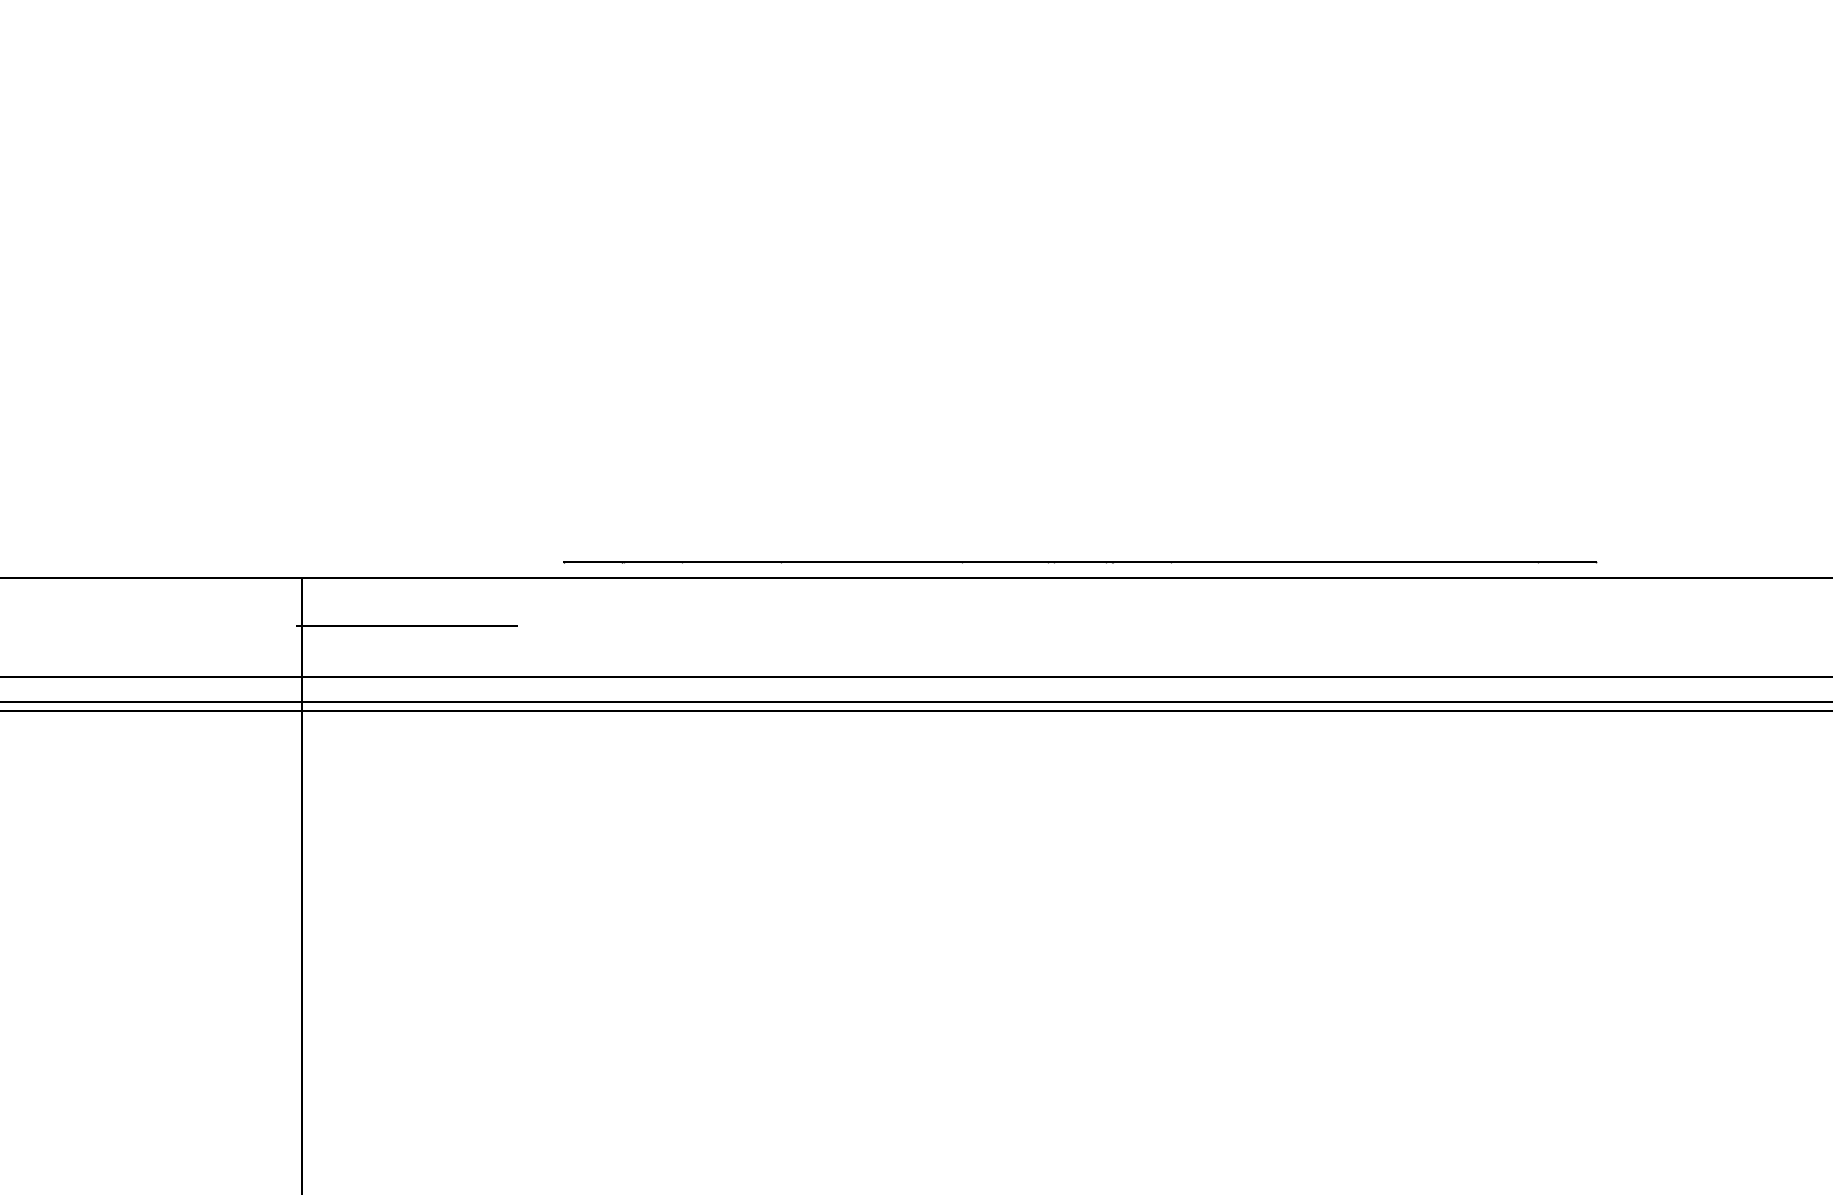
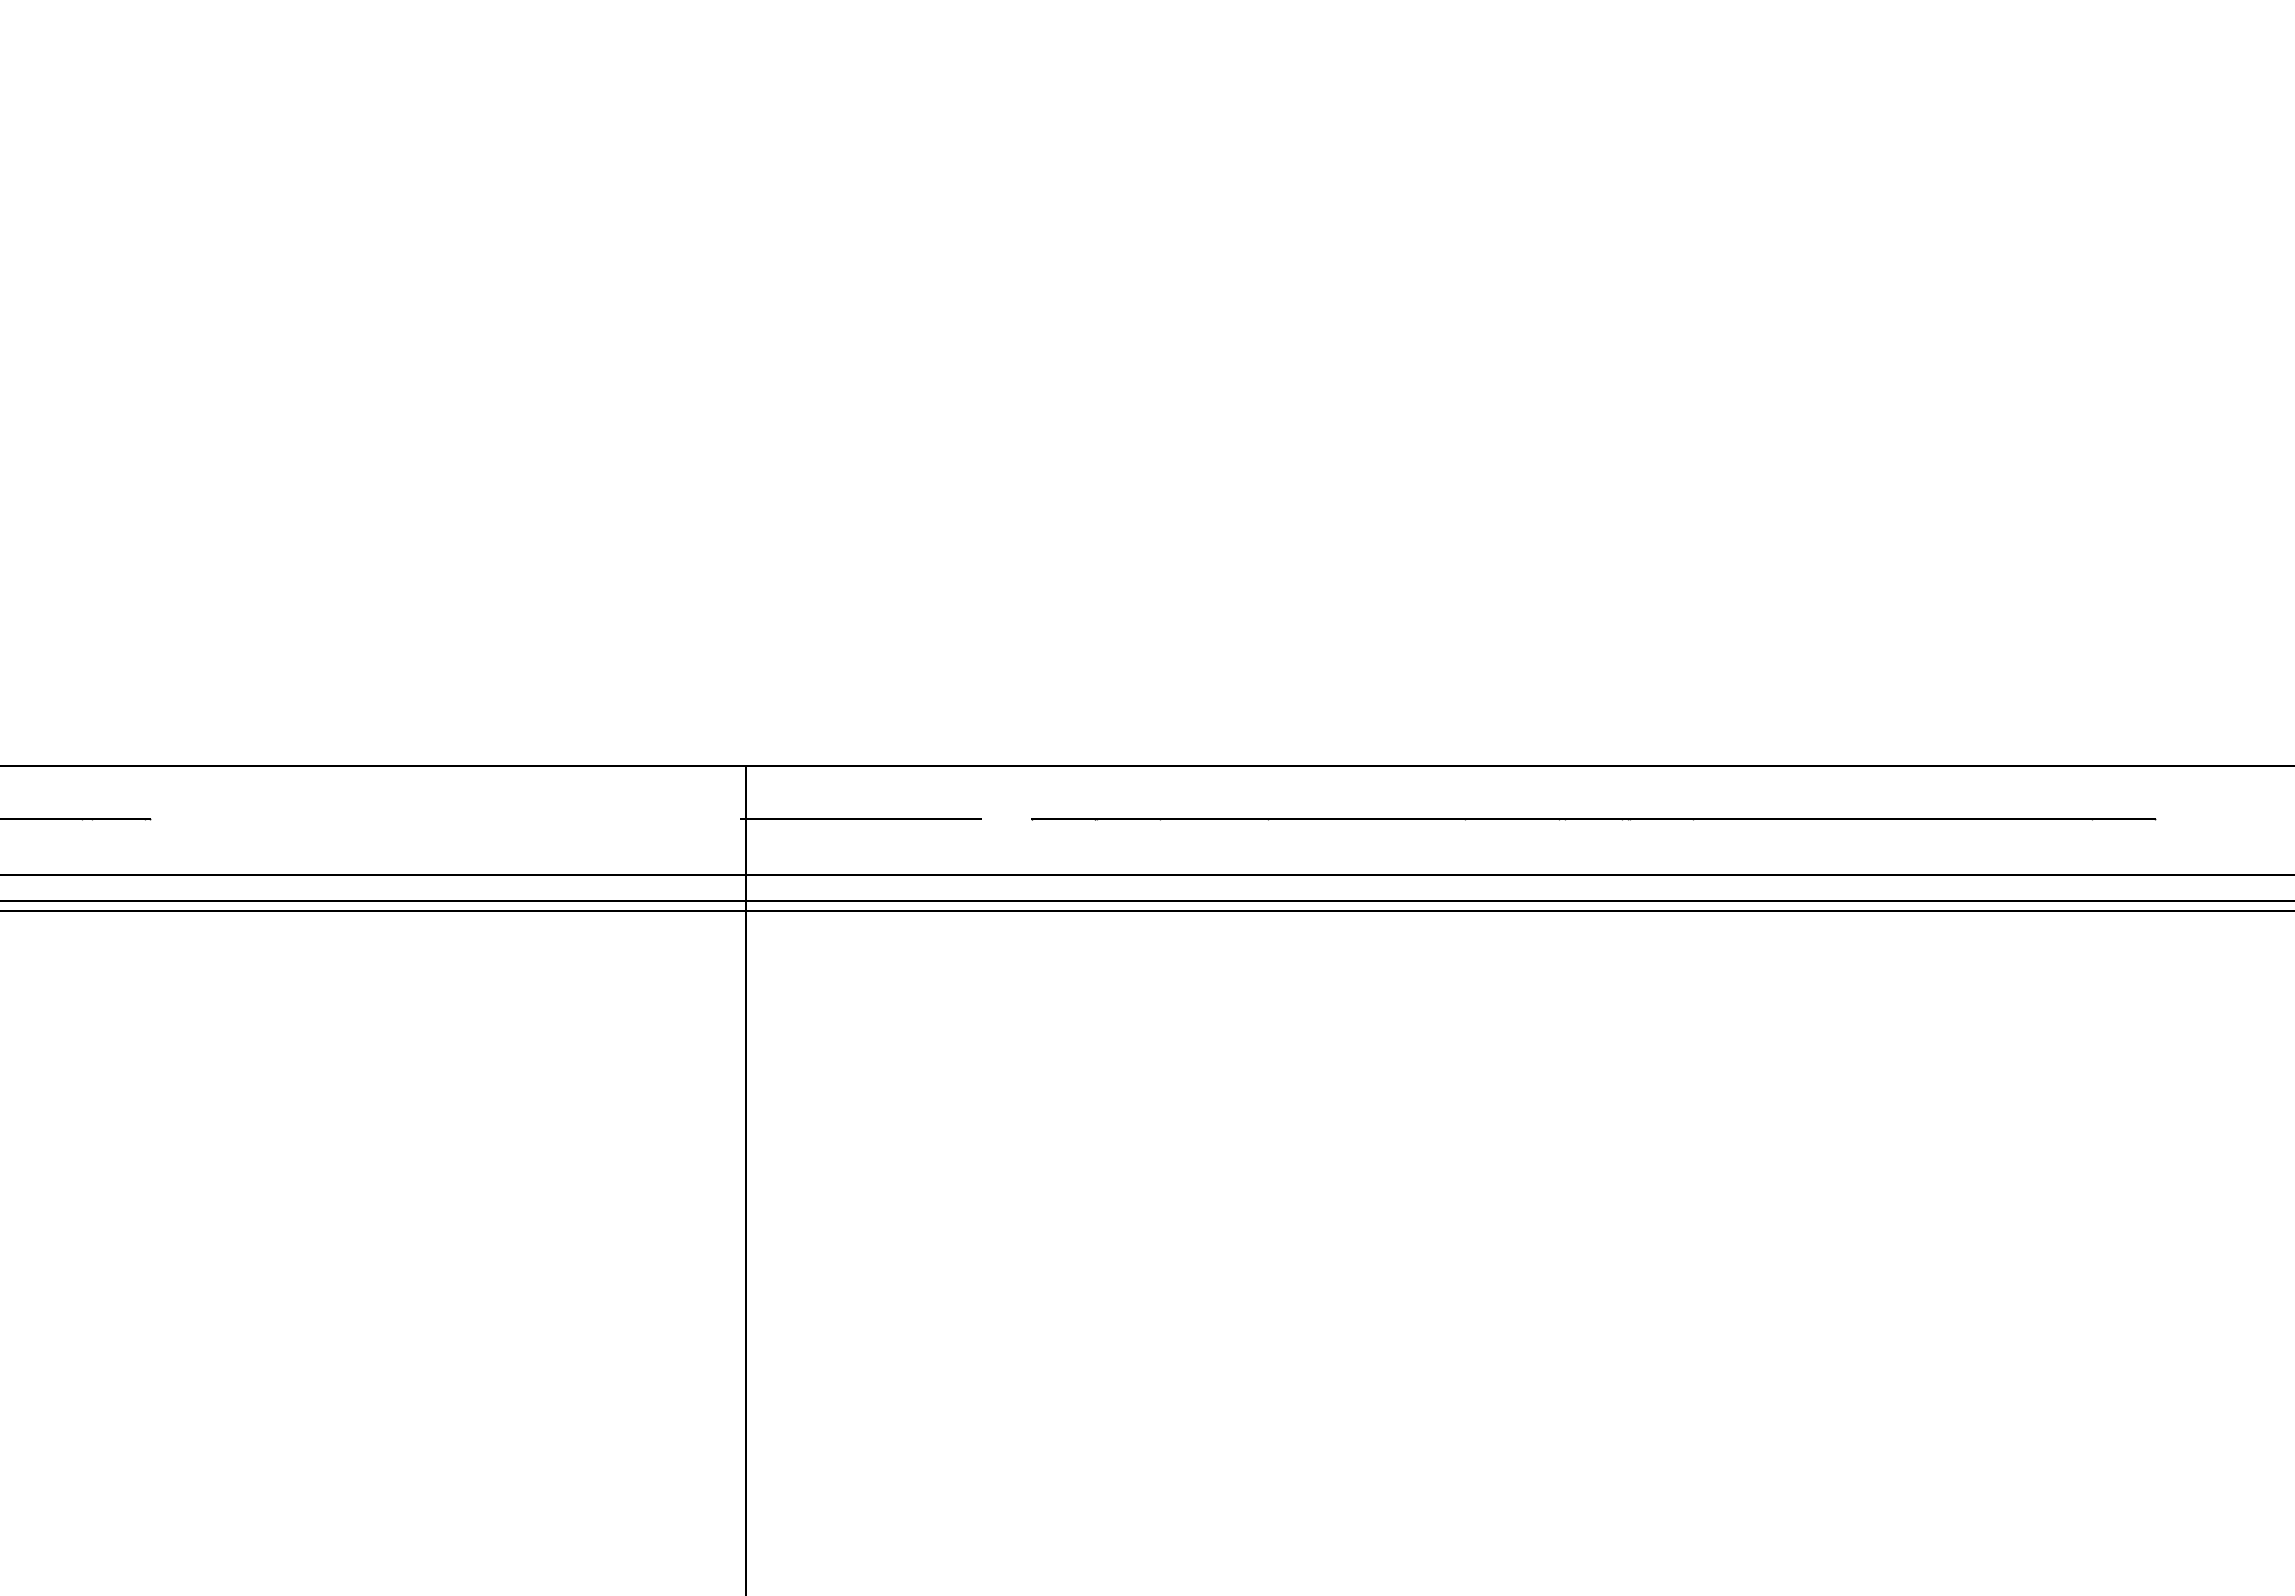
line: (1079, 562) -> (1593, 819), moved

